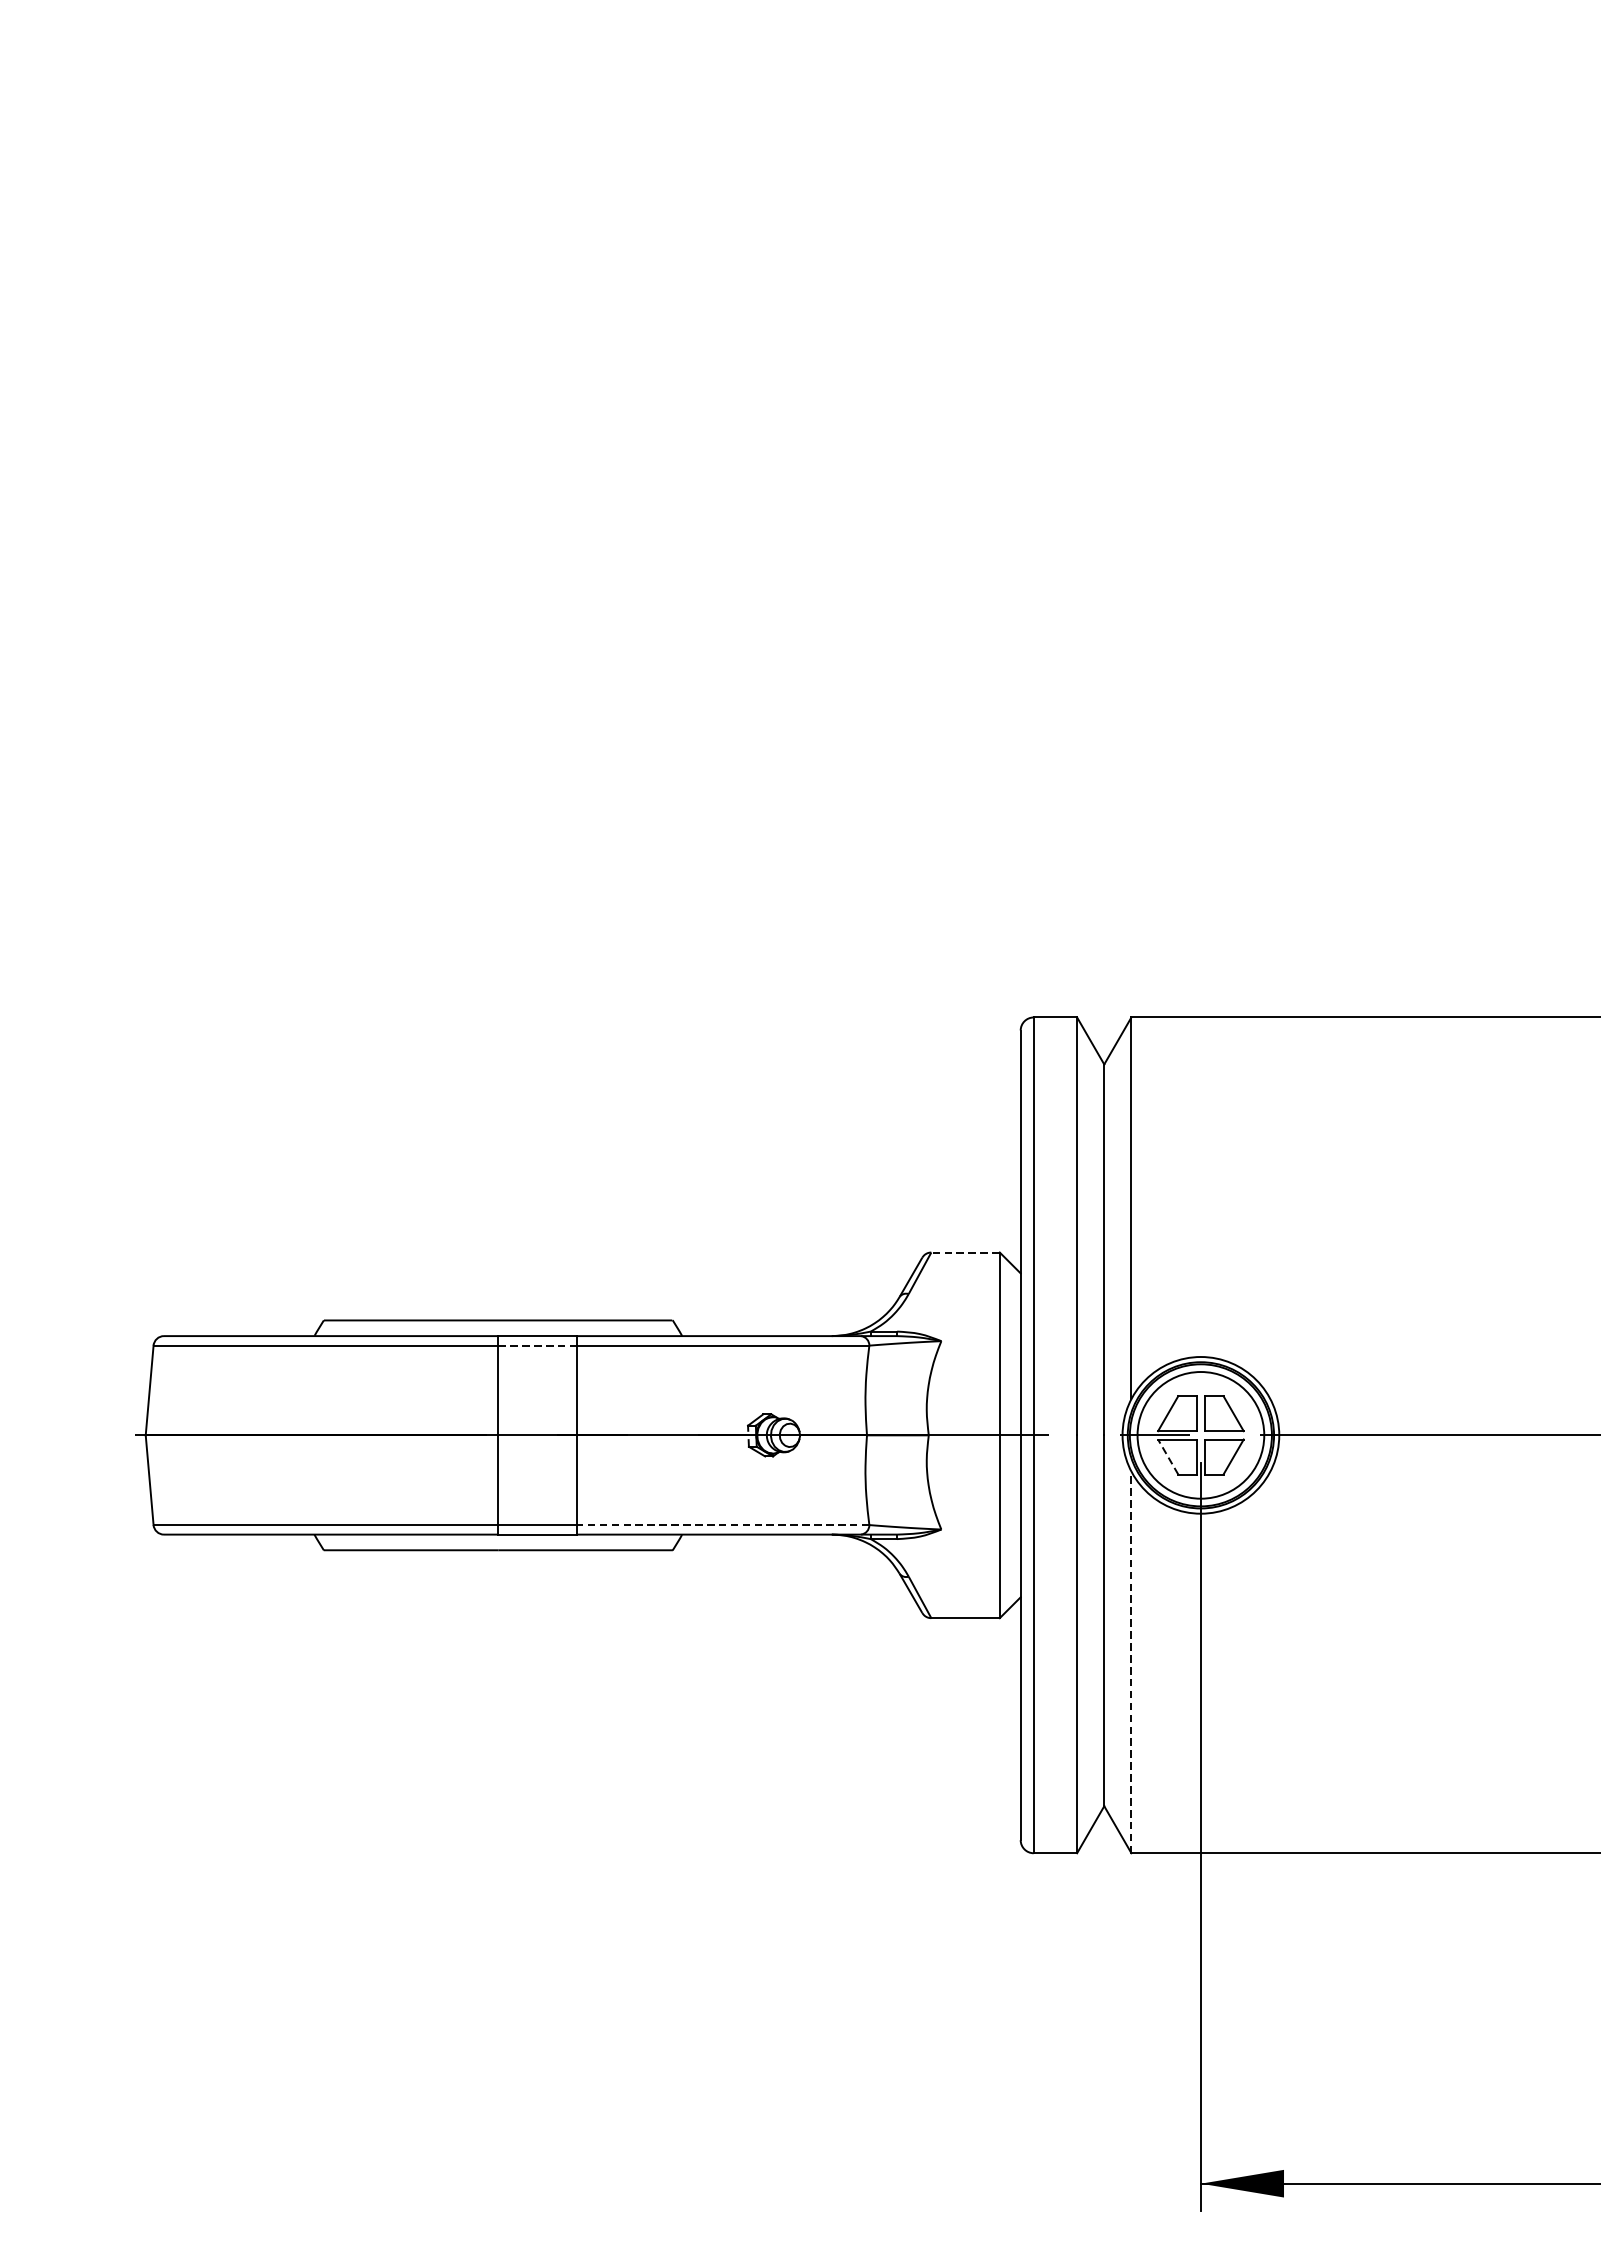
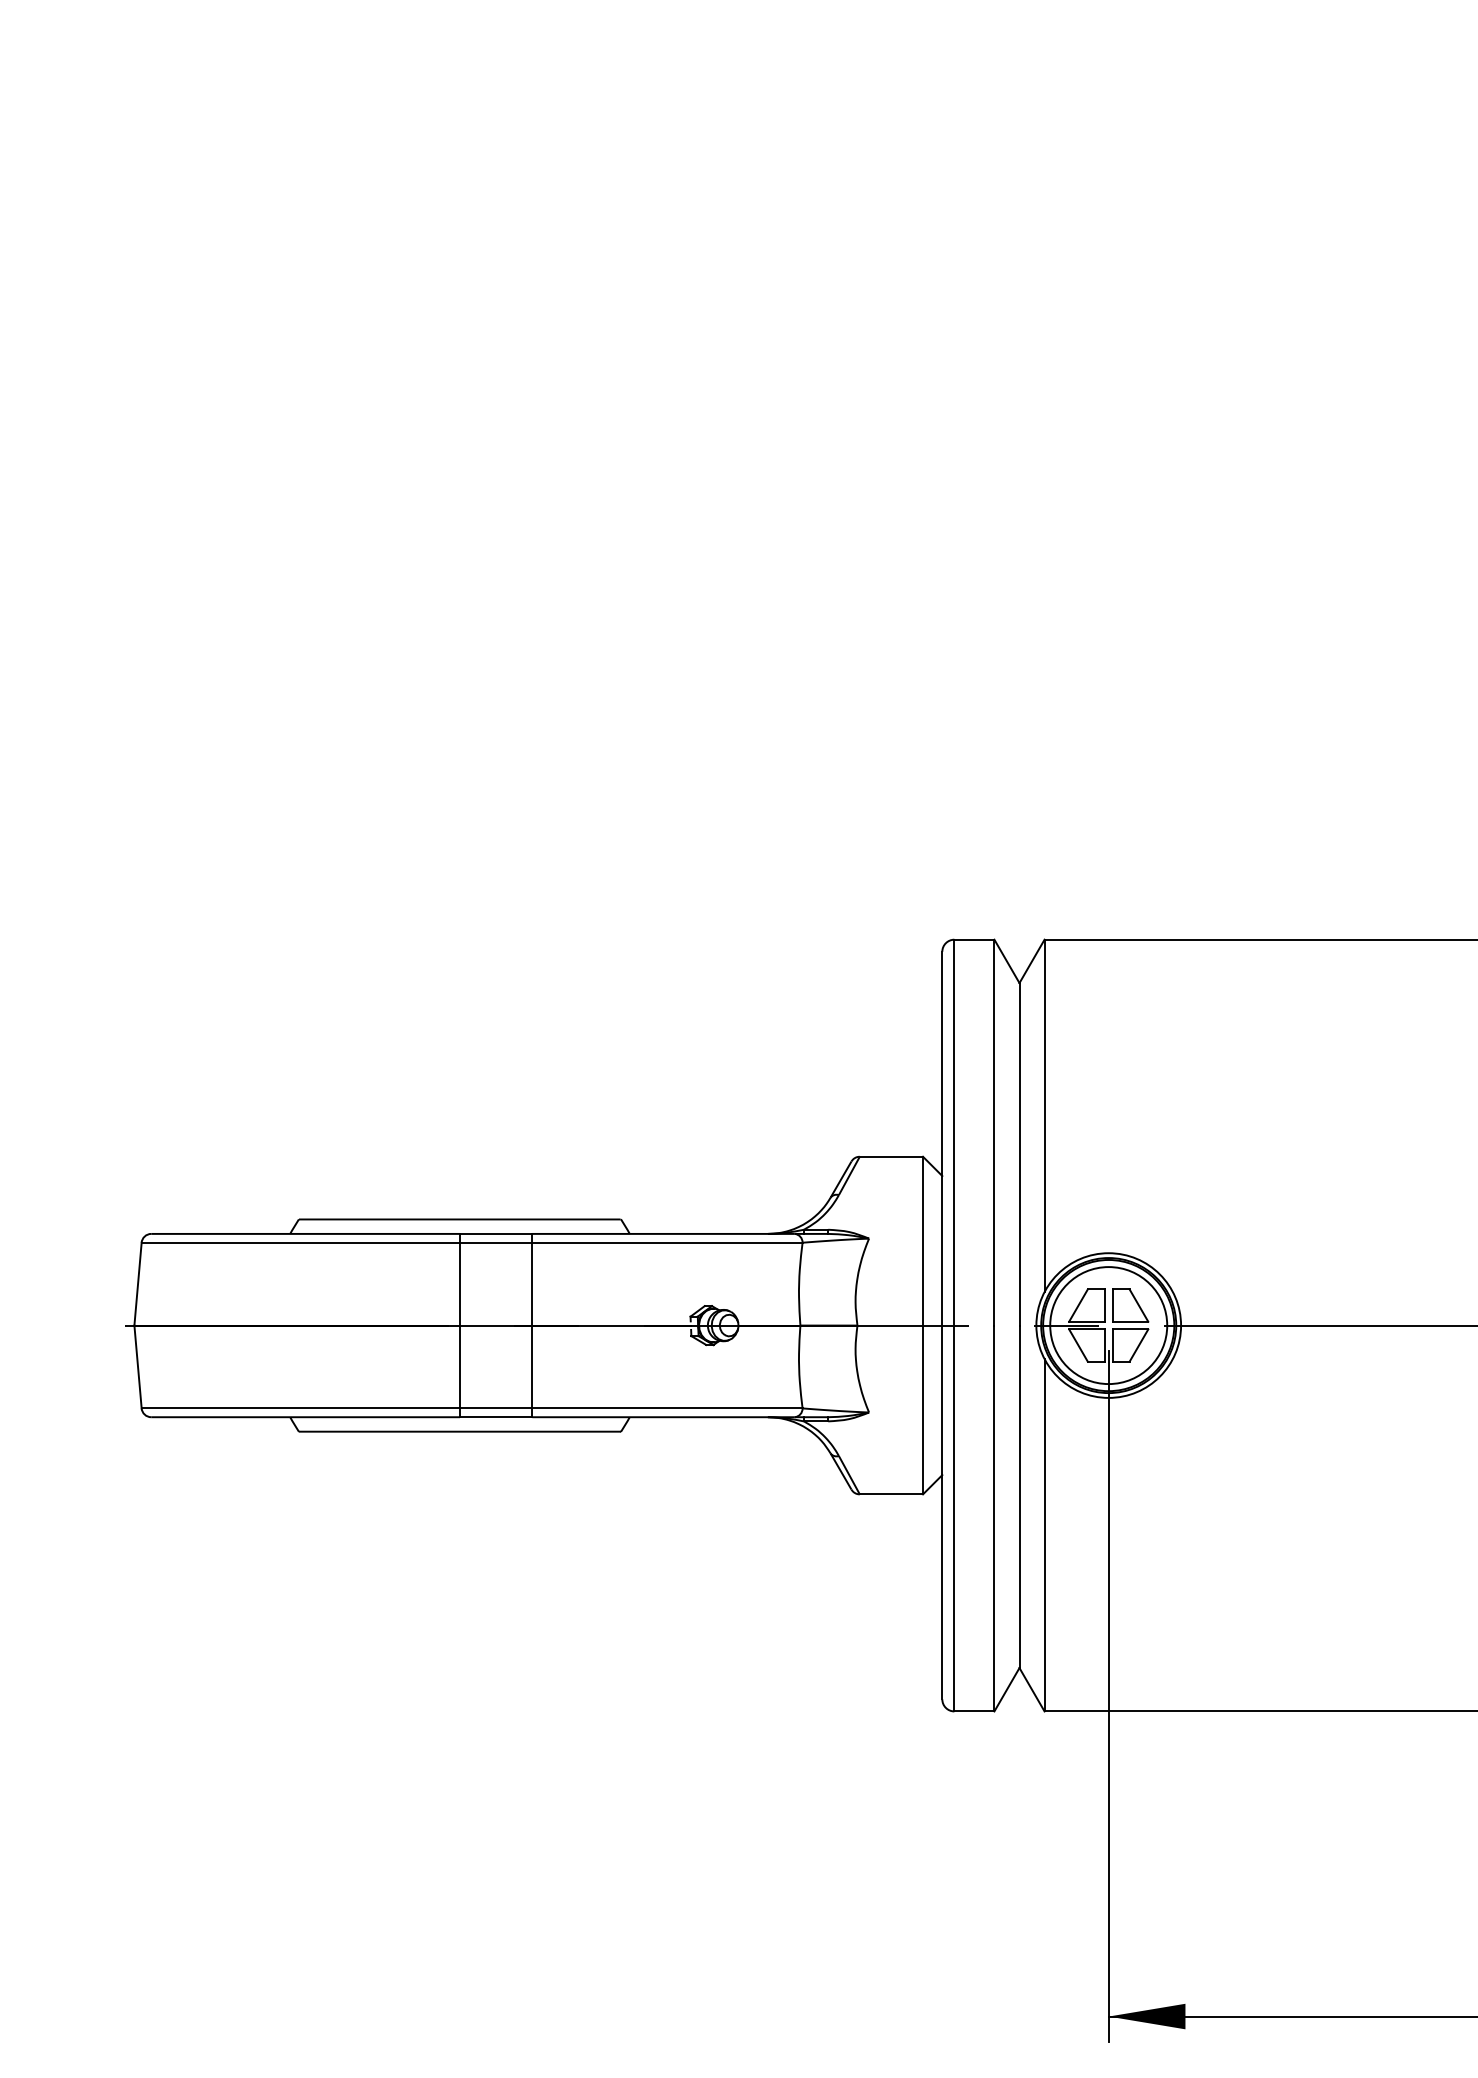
line: (965, 1252) -> (891, 1156), dashed -> solid
line: (537, 1345) -> (496, 1242), dashed -> solid
line: (1168, 1456) -> (1078, 1345), dashed -> solid
line: (721, 1525) -> (666, 1408), dashed -> solid
line: (1131, 1661) -> (1044, 1534), dashed -> solid

